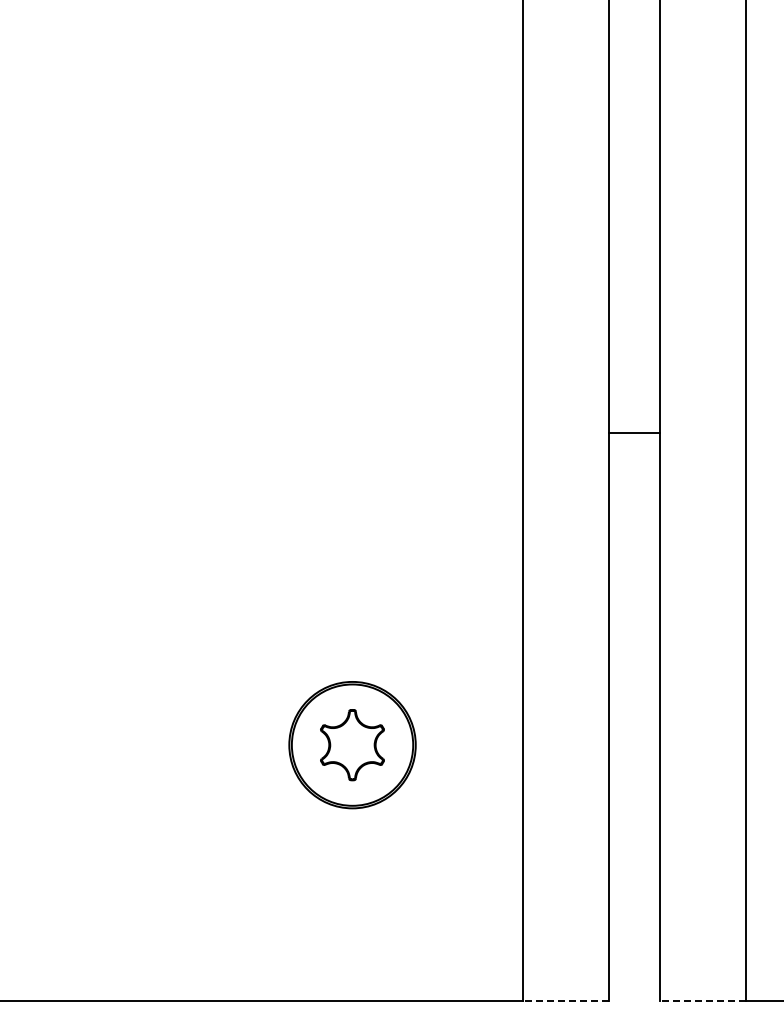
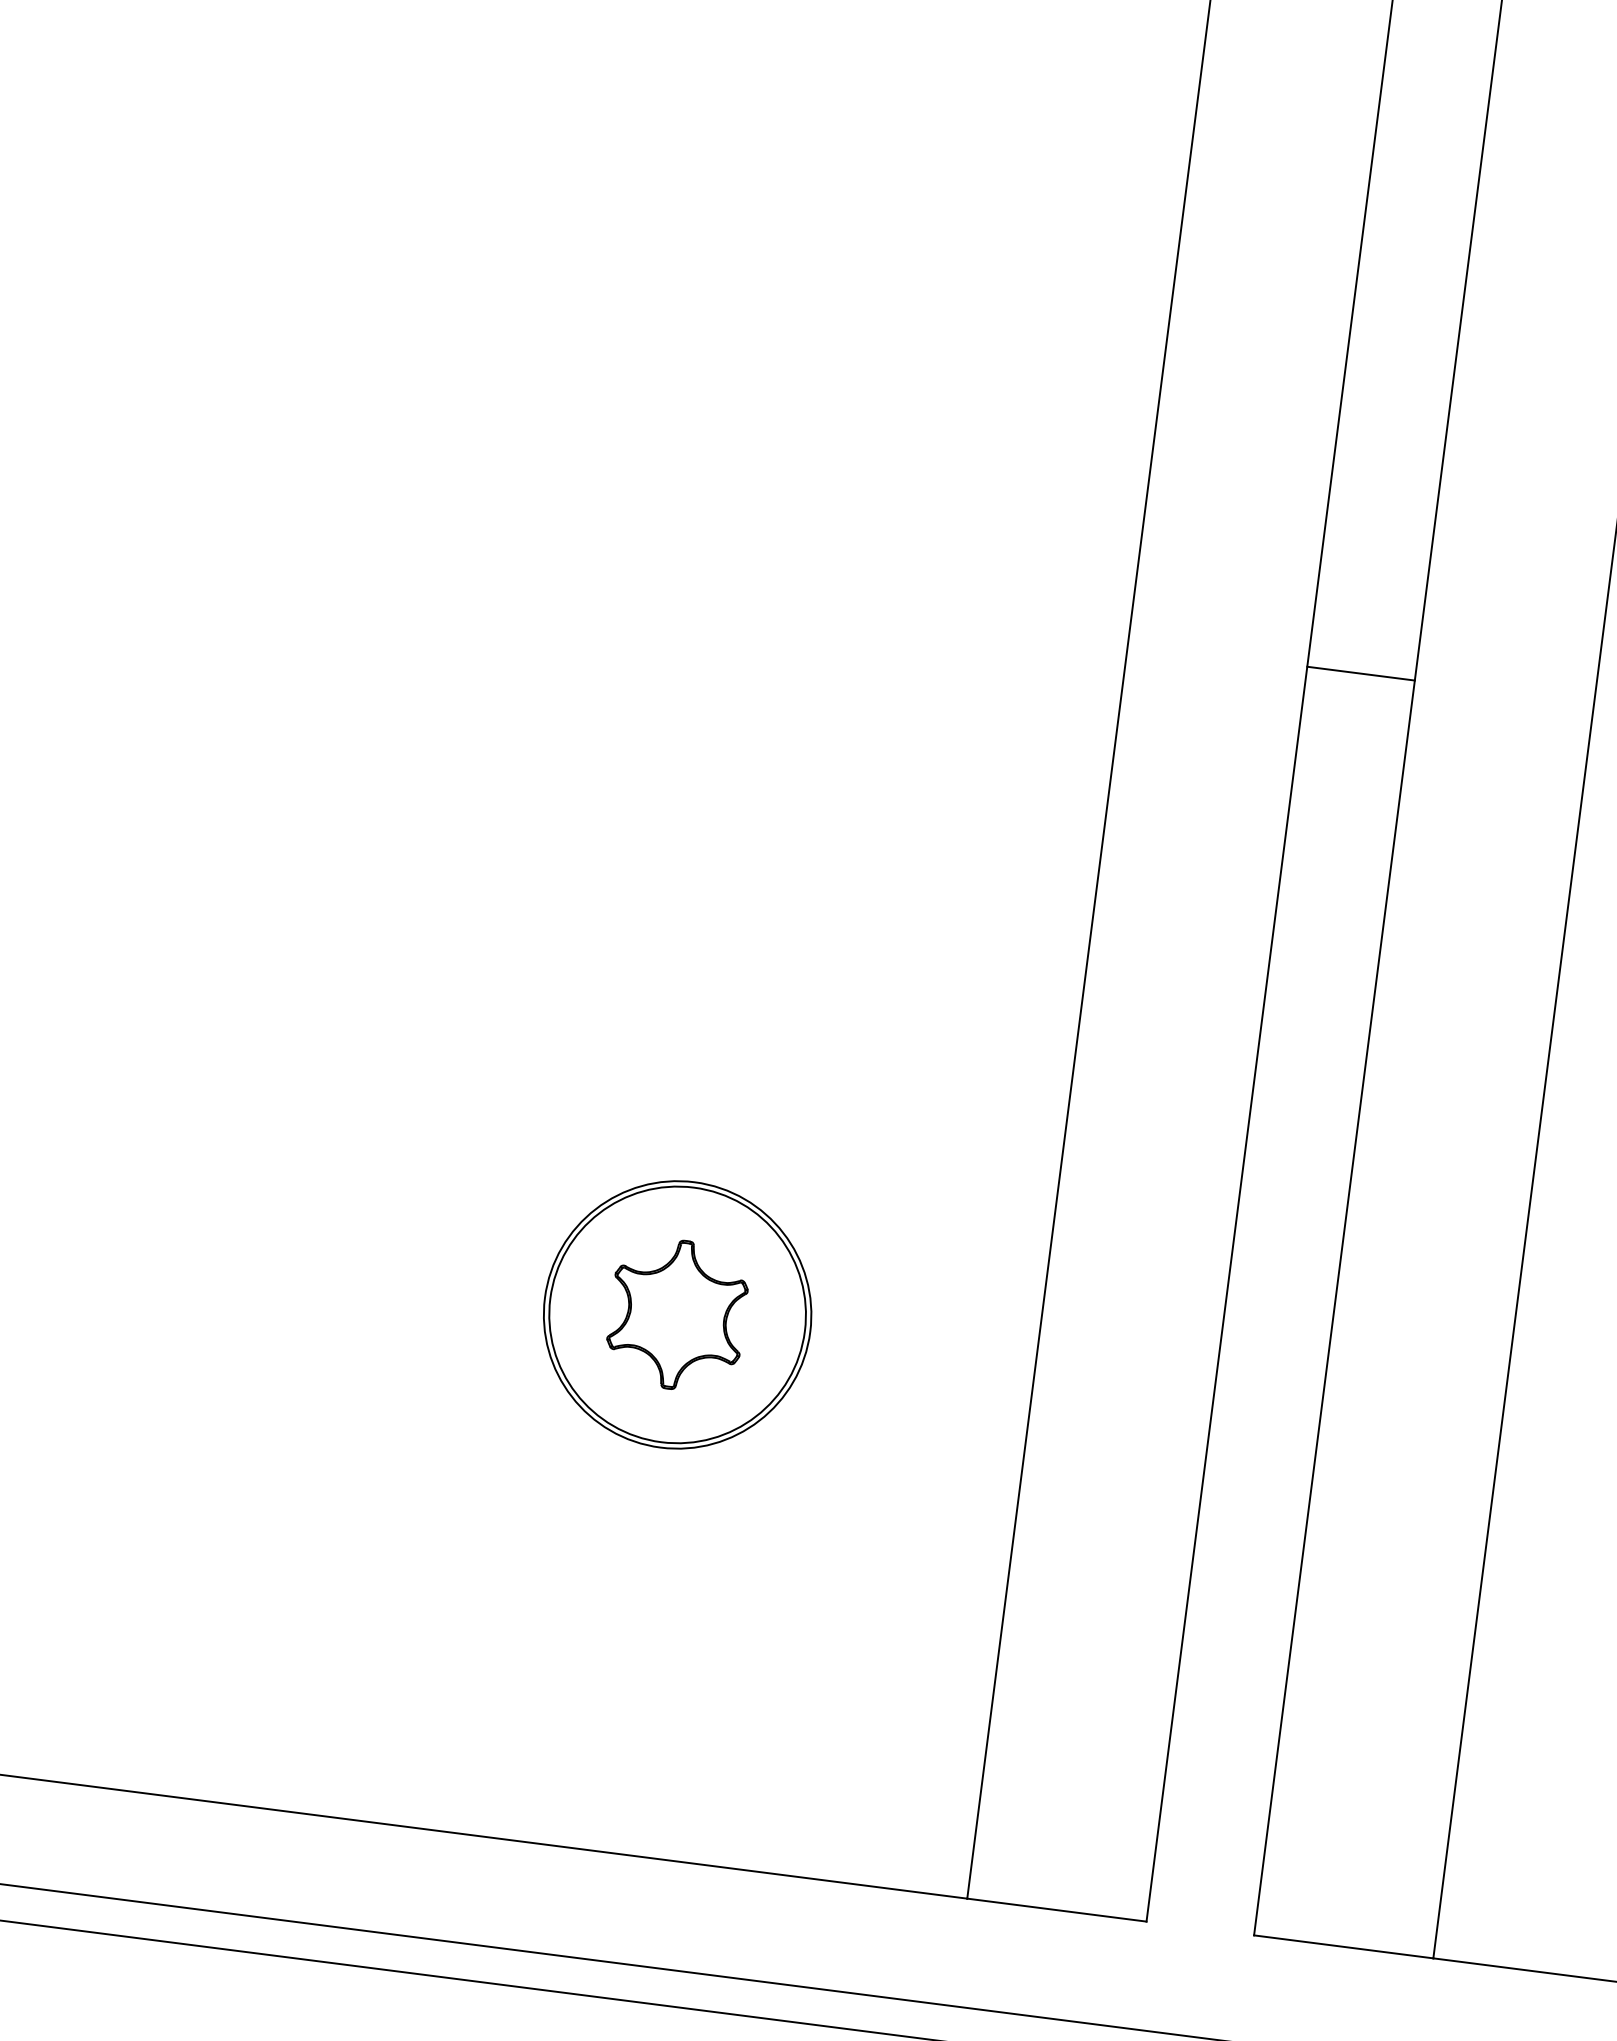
line: (634, 433) -> (1360, 673), moved
line: (566, 1001) -> (1057, 1910), dashed -> solid
line: (702, 1001) -> (1342, 1946), dashed -> solid

